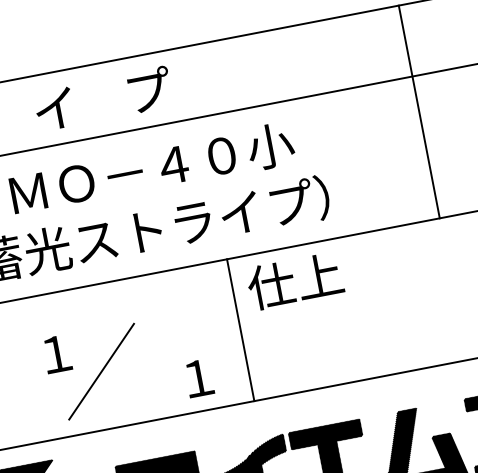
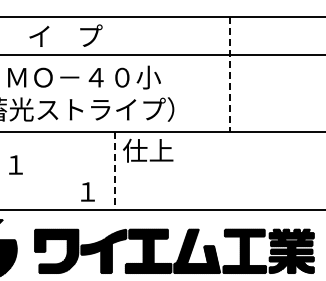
line: (419, 111) -> (230, 74), solid -> dashed
line: (240, 329) -> (114, 170), solid -> dashed
line: (101, 371) -> (37, 178), removed

